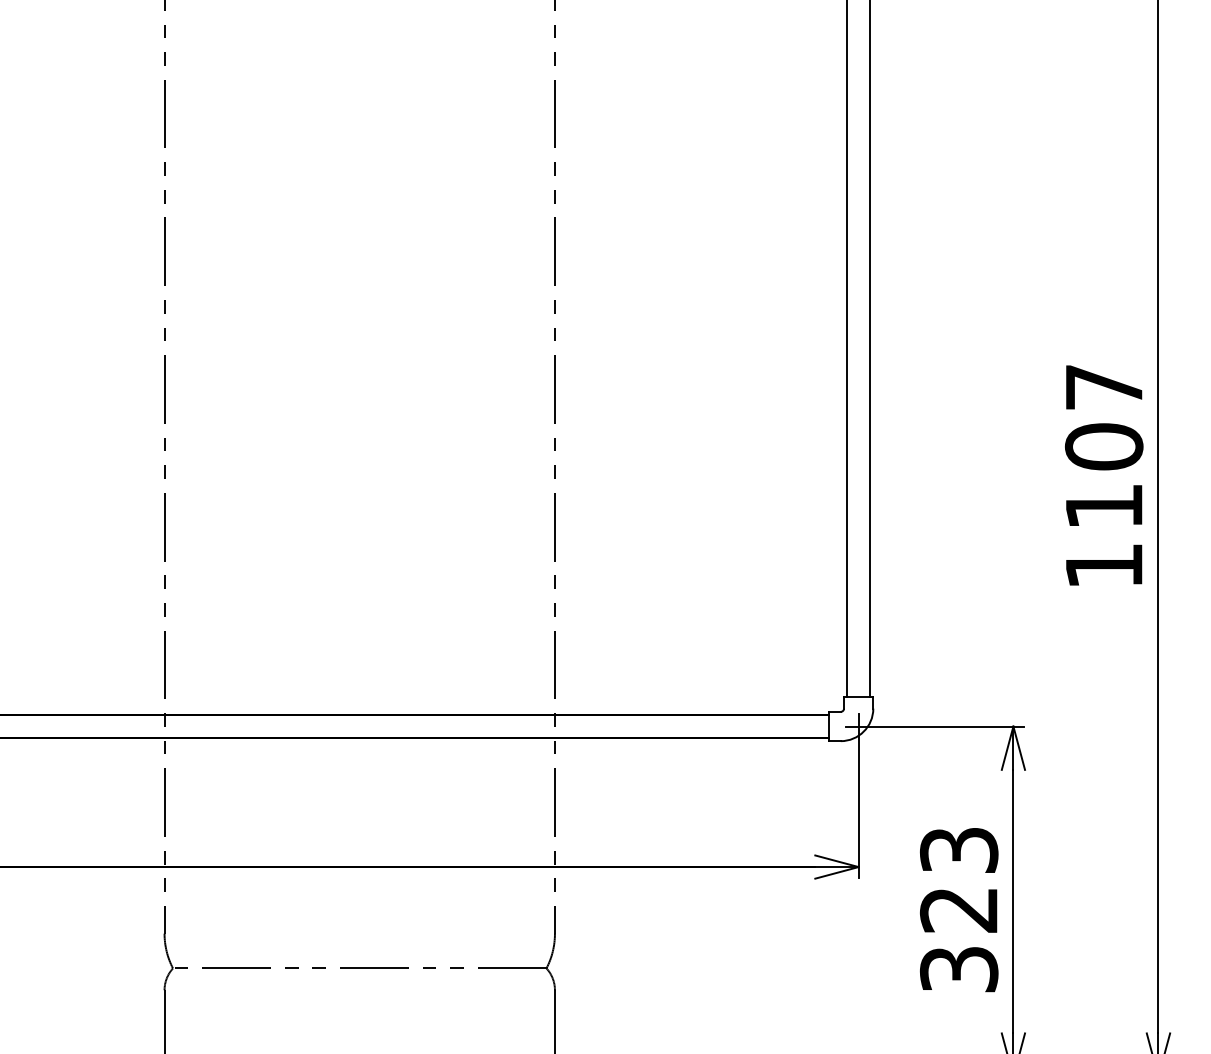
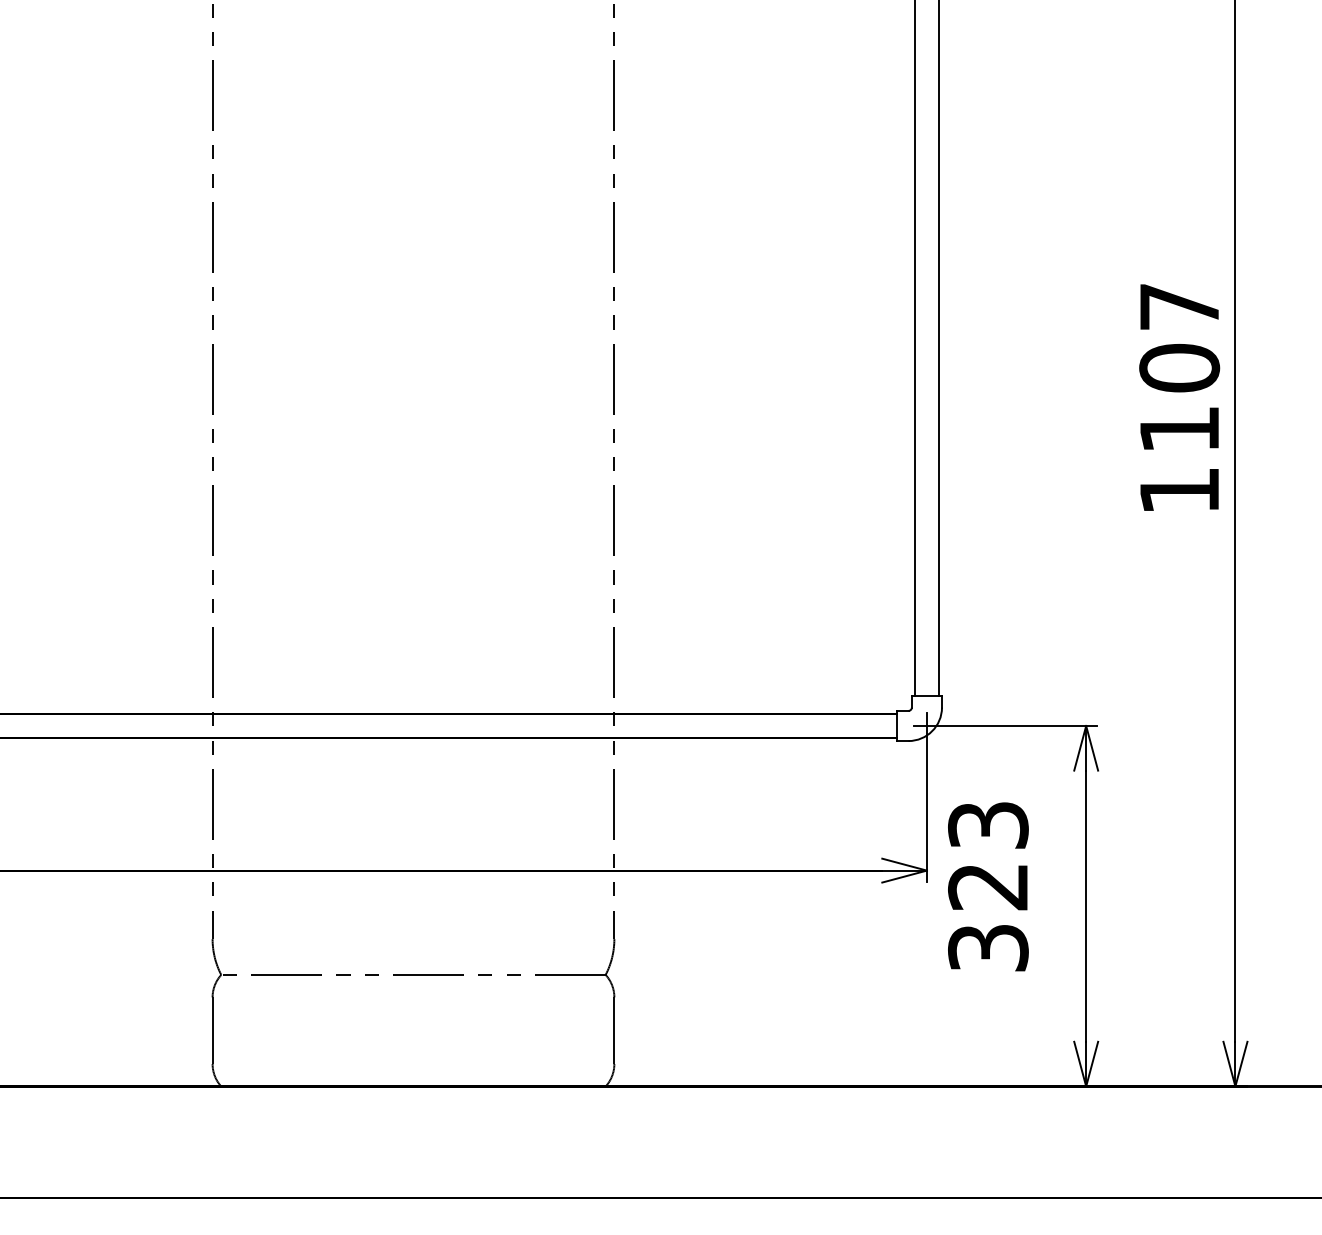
text: (1104, 475) -> (1179, 397), moved
text: (959, 909) -> (988, 886), moved

